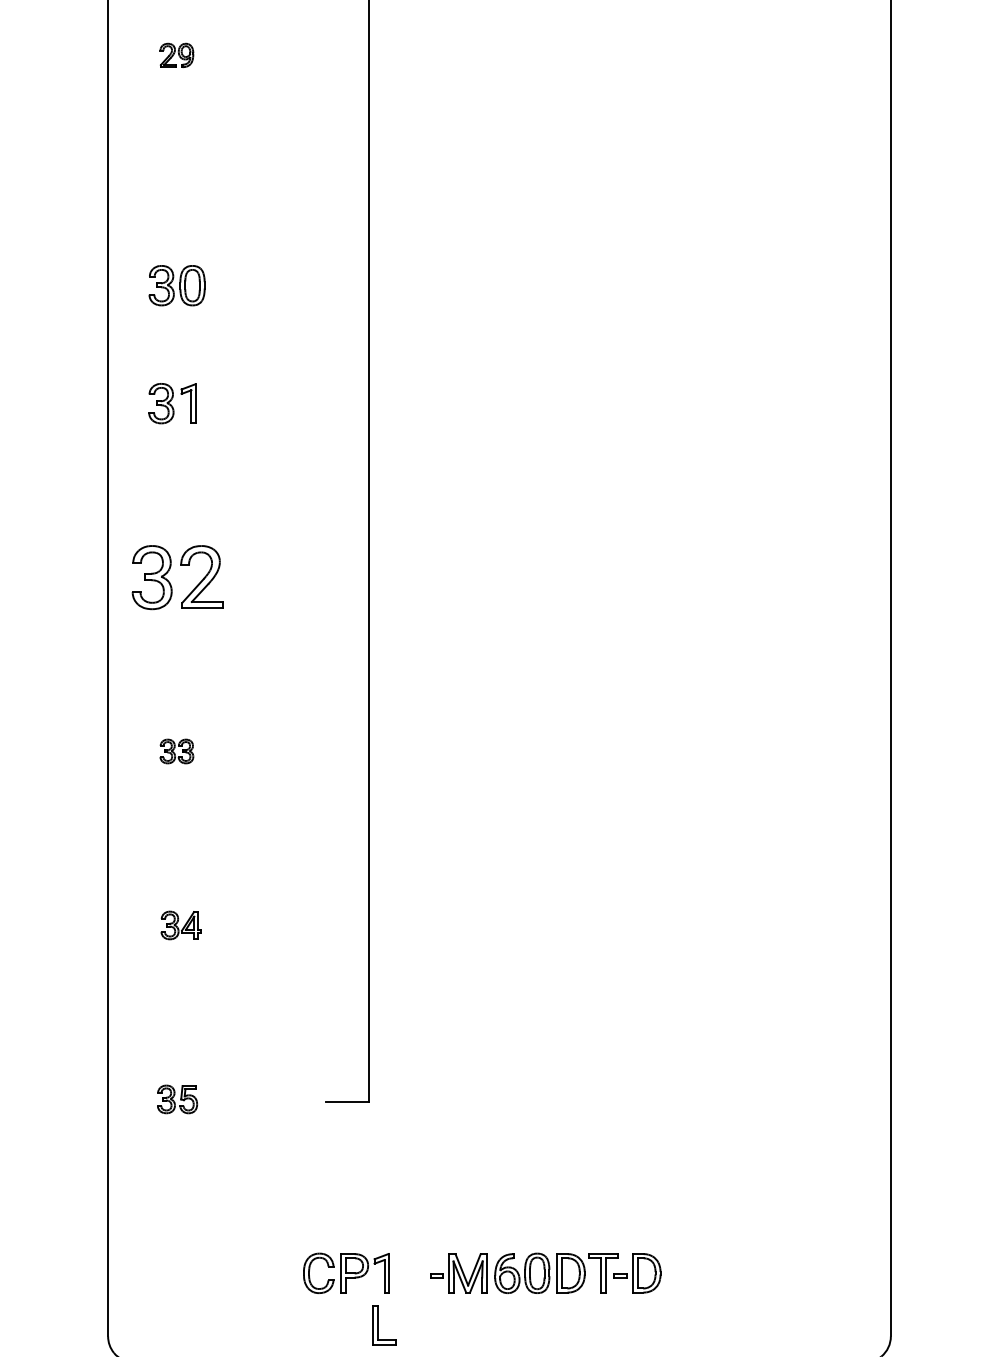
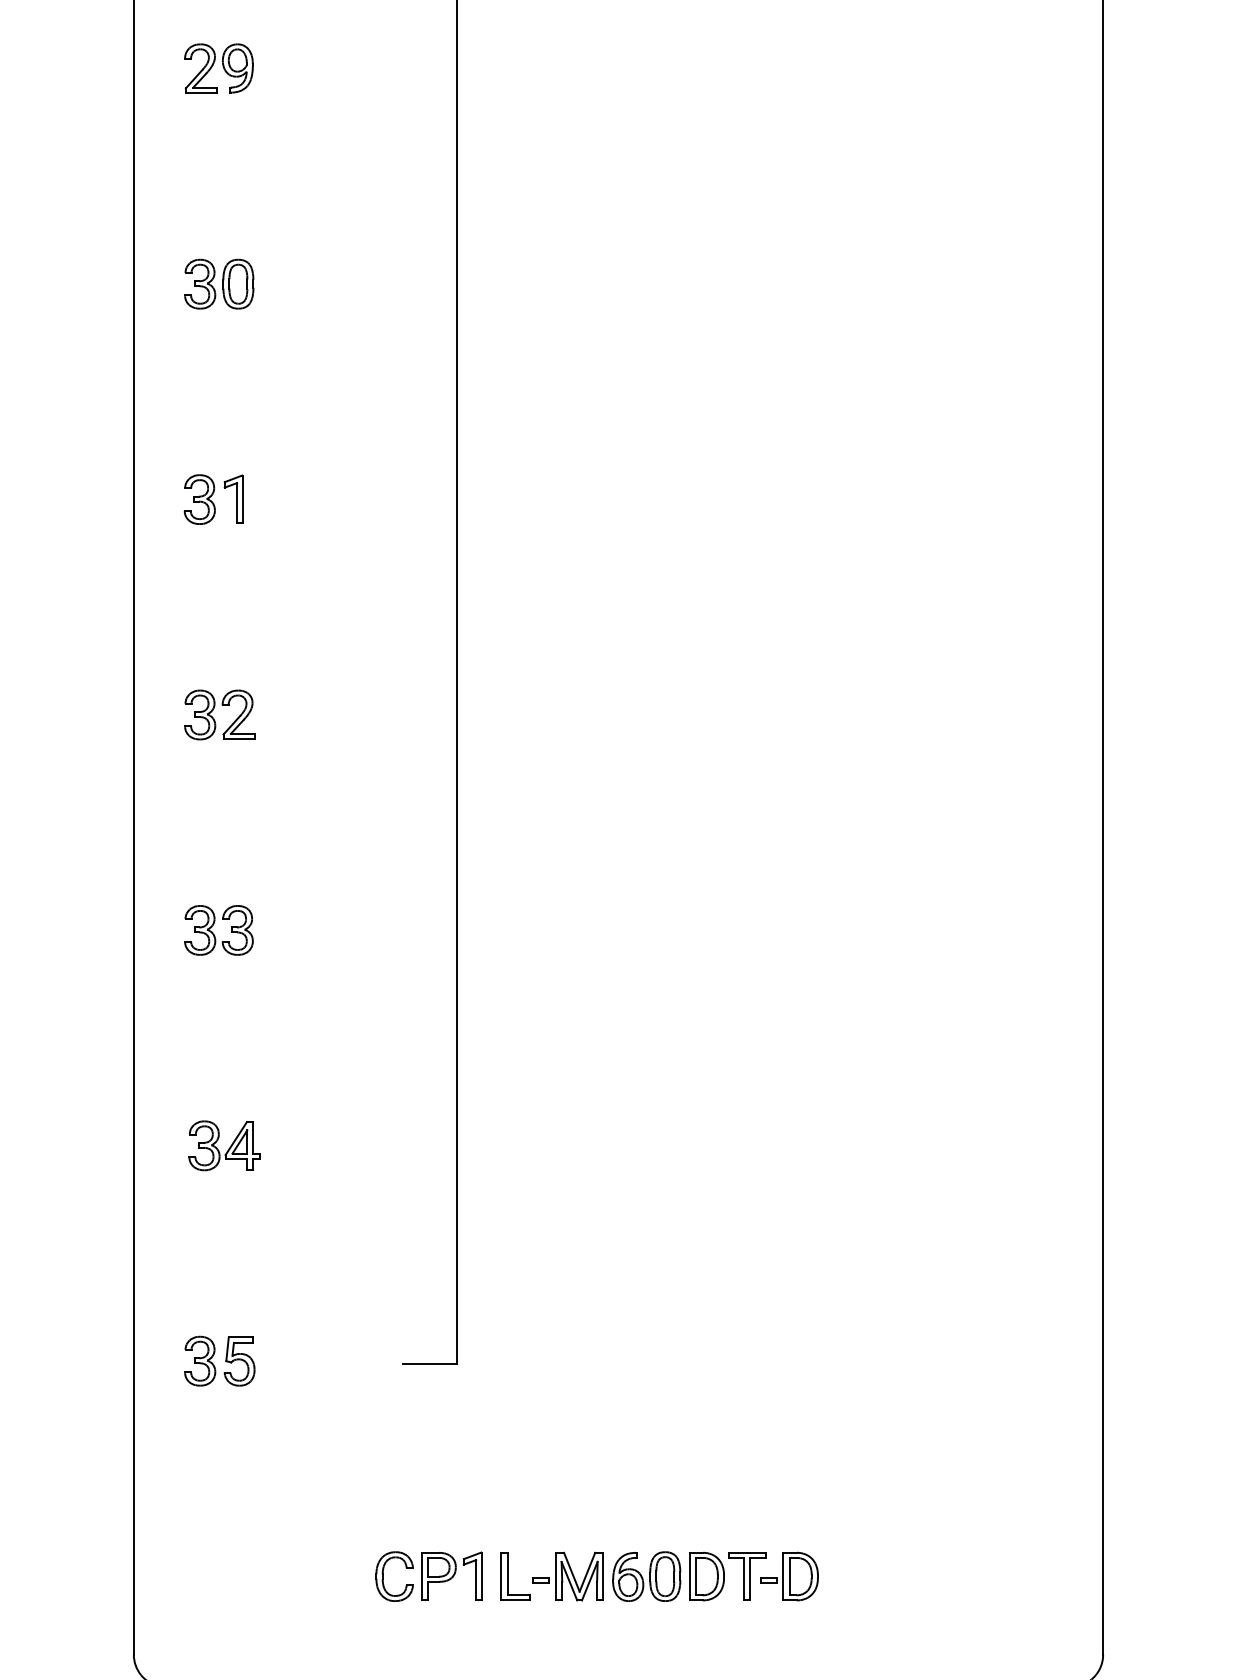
part: (176, 55) -> (218, 68), size x1.67
part: (176, 285) -> (218, 284), moved
part: (177, 577) -> (219, 714), size x0.62
part: (176, 751) -> (218, 930), size x1.67
part: (181, 925) -> (224, 1145), size x1.43
part: (177, 1099) -> (219, 1361), size x1.43
part: (384, 1325) -> (515, 1576), moved

